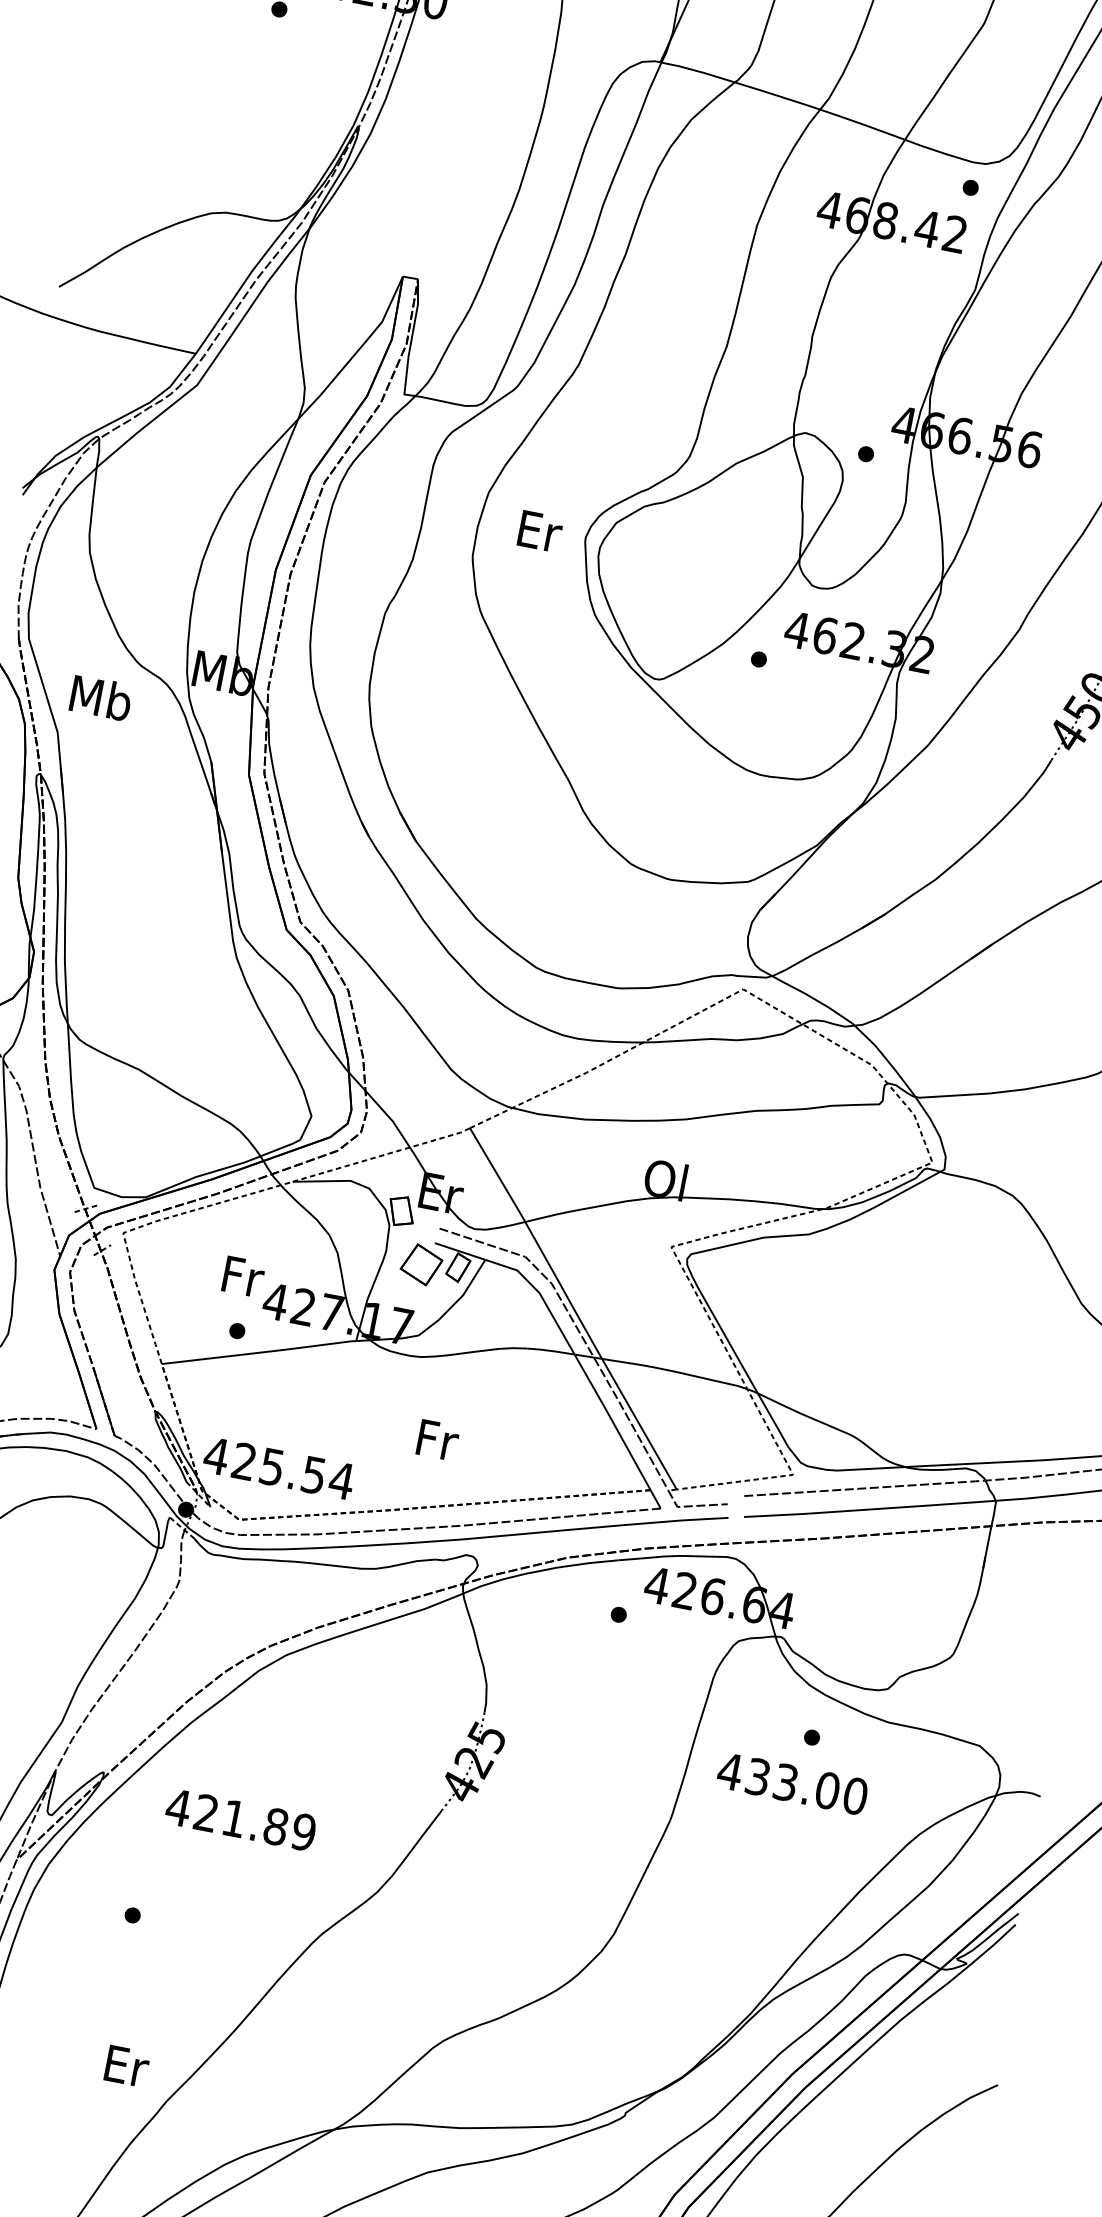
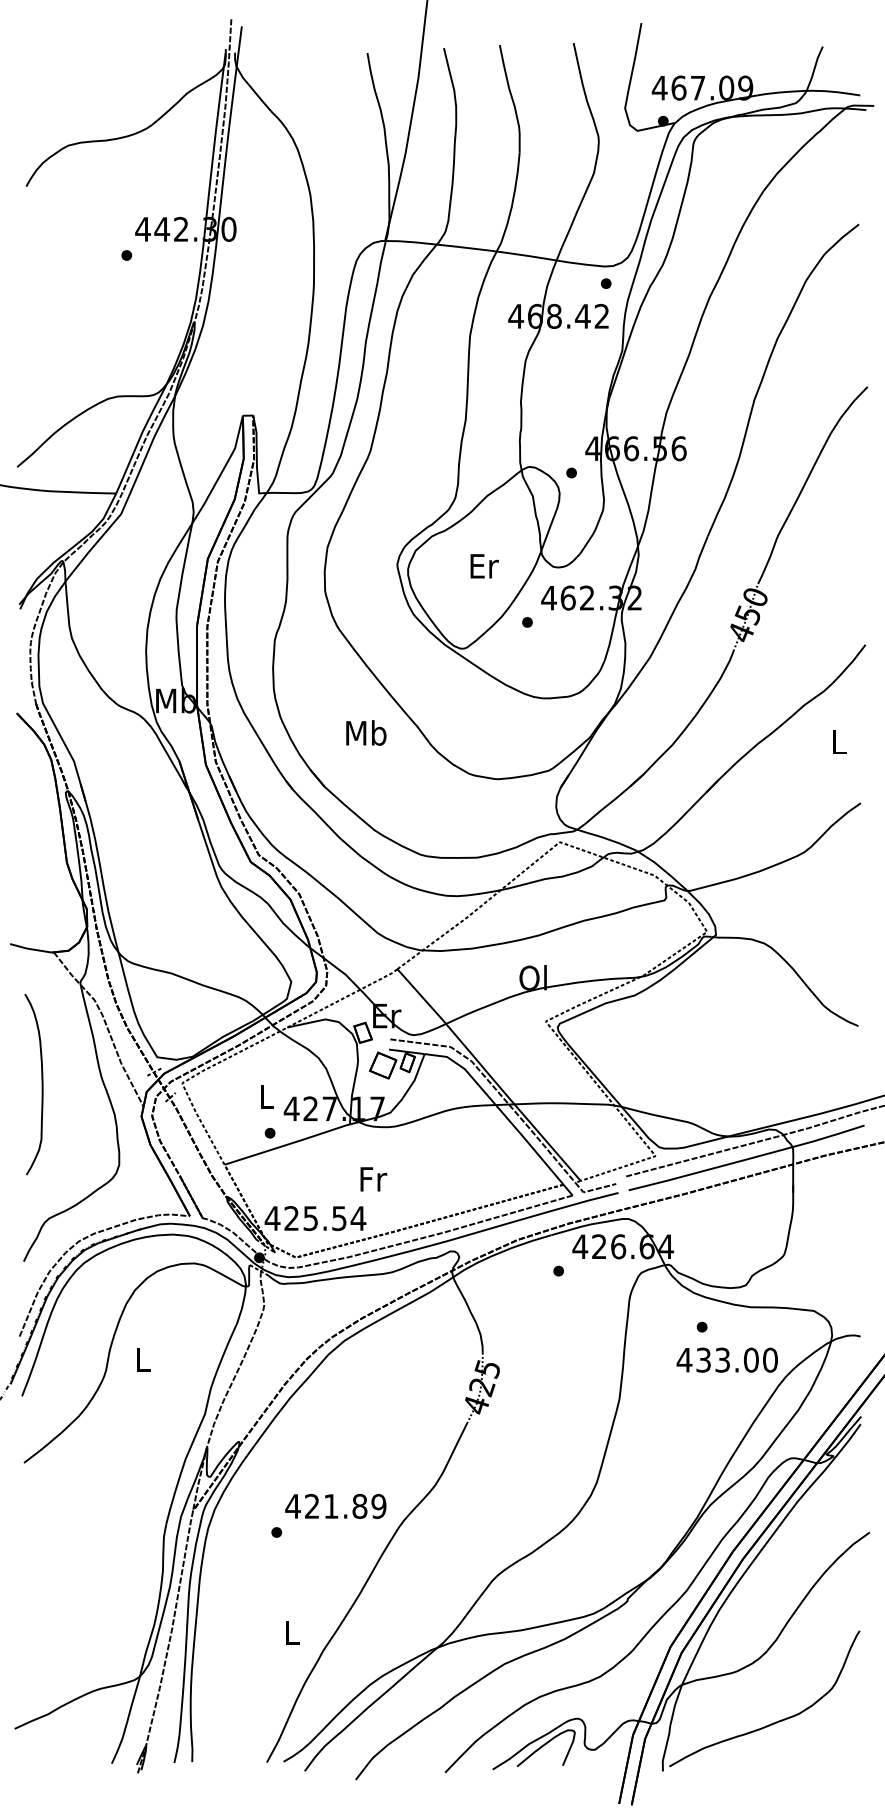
text: (540, 531) -> (484, 566), moved
text: (101, 697) -> (366, 732), moved
text: (243, 1276) -> (267, 1096), Fr -> L
text: (437, 1440) -> (373, 1179), moved
text: (791, 1782) -> (726, 1359), moved
text: (240, 1819) -> (335, 1506), moved
text: (127, 2065) -> (292, 1632), Er -> L

